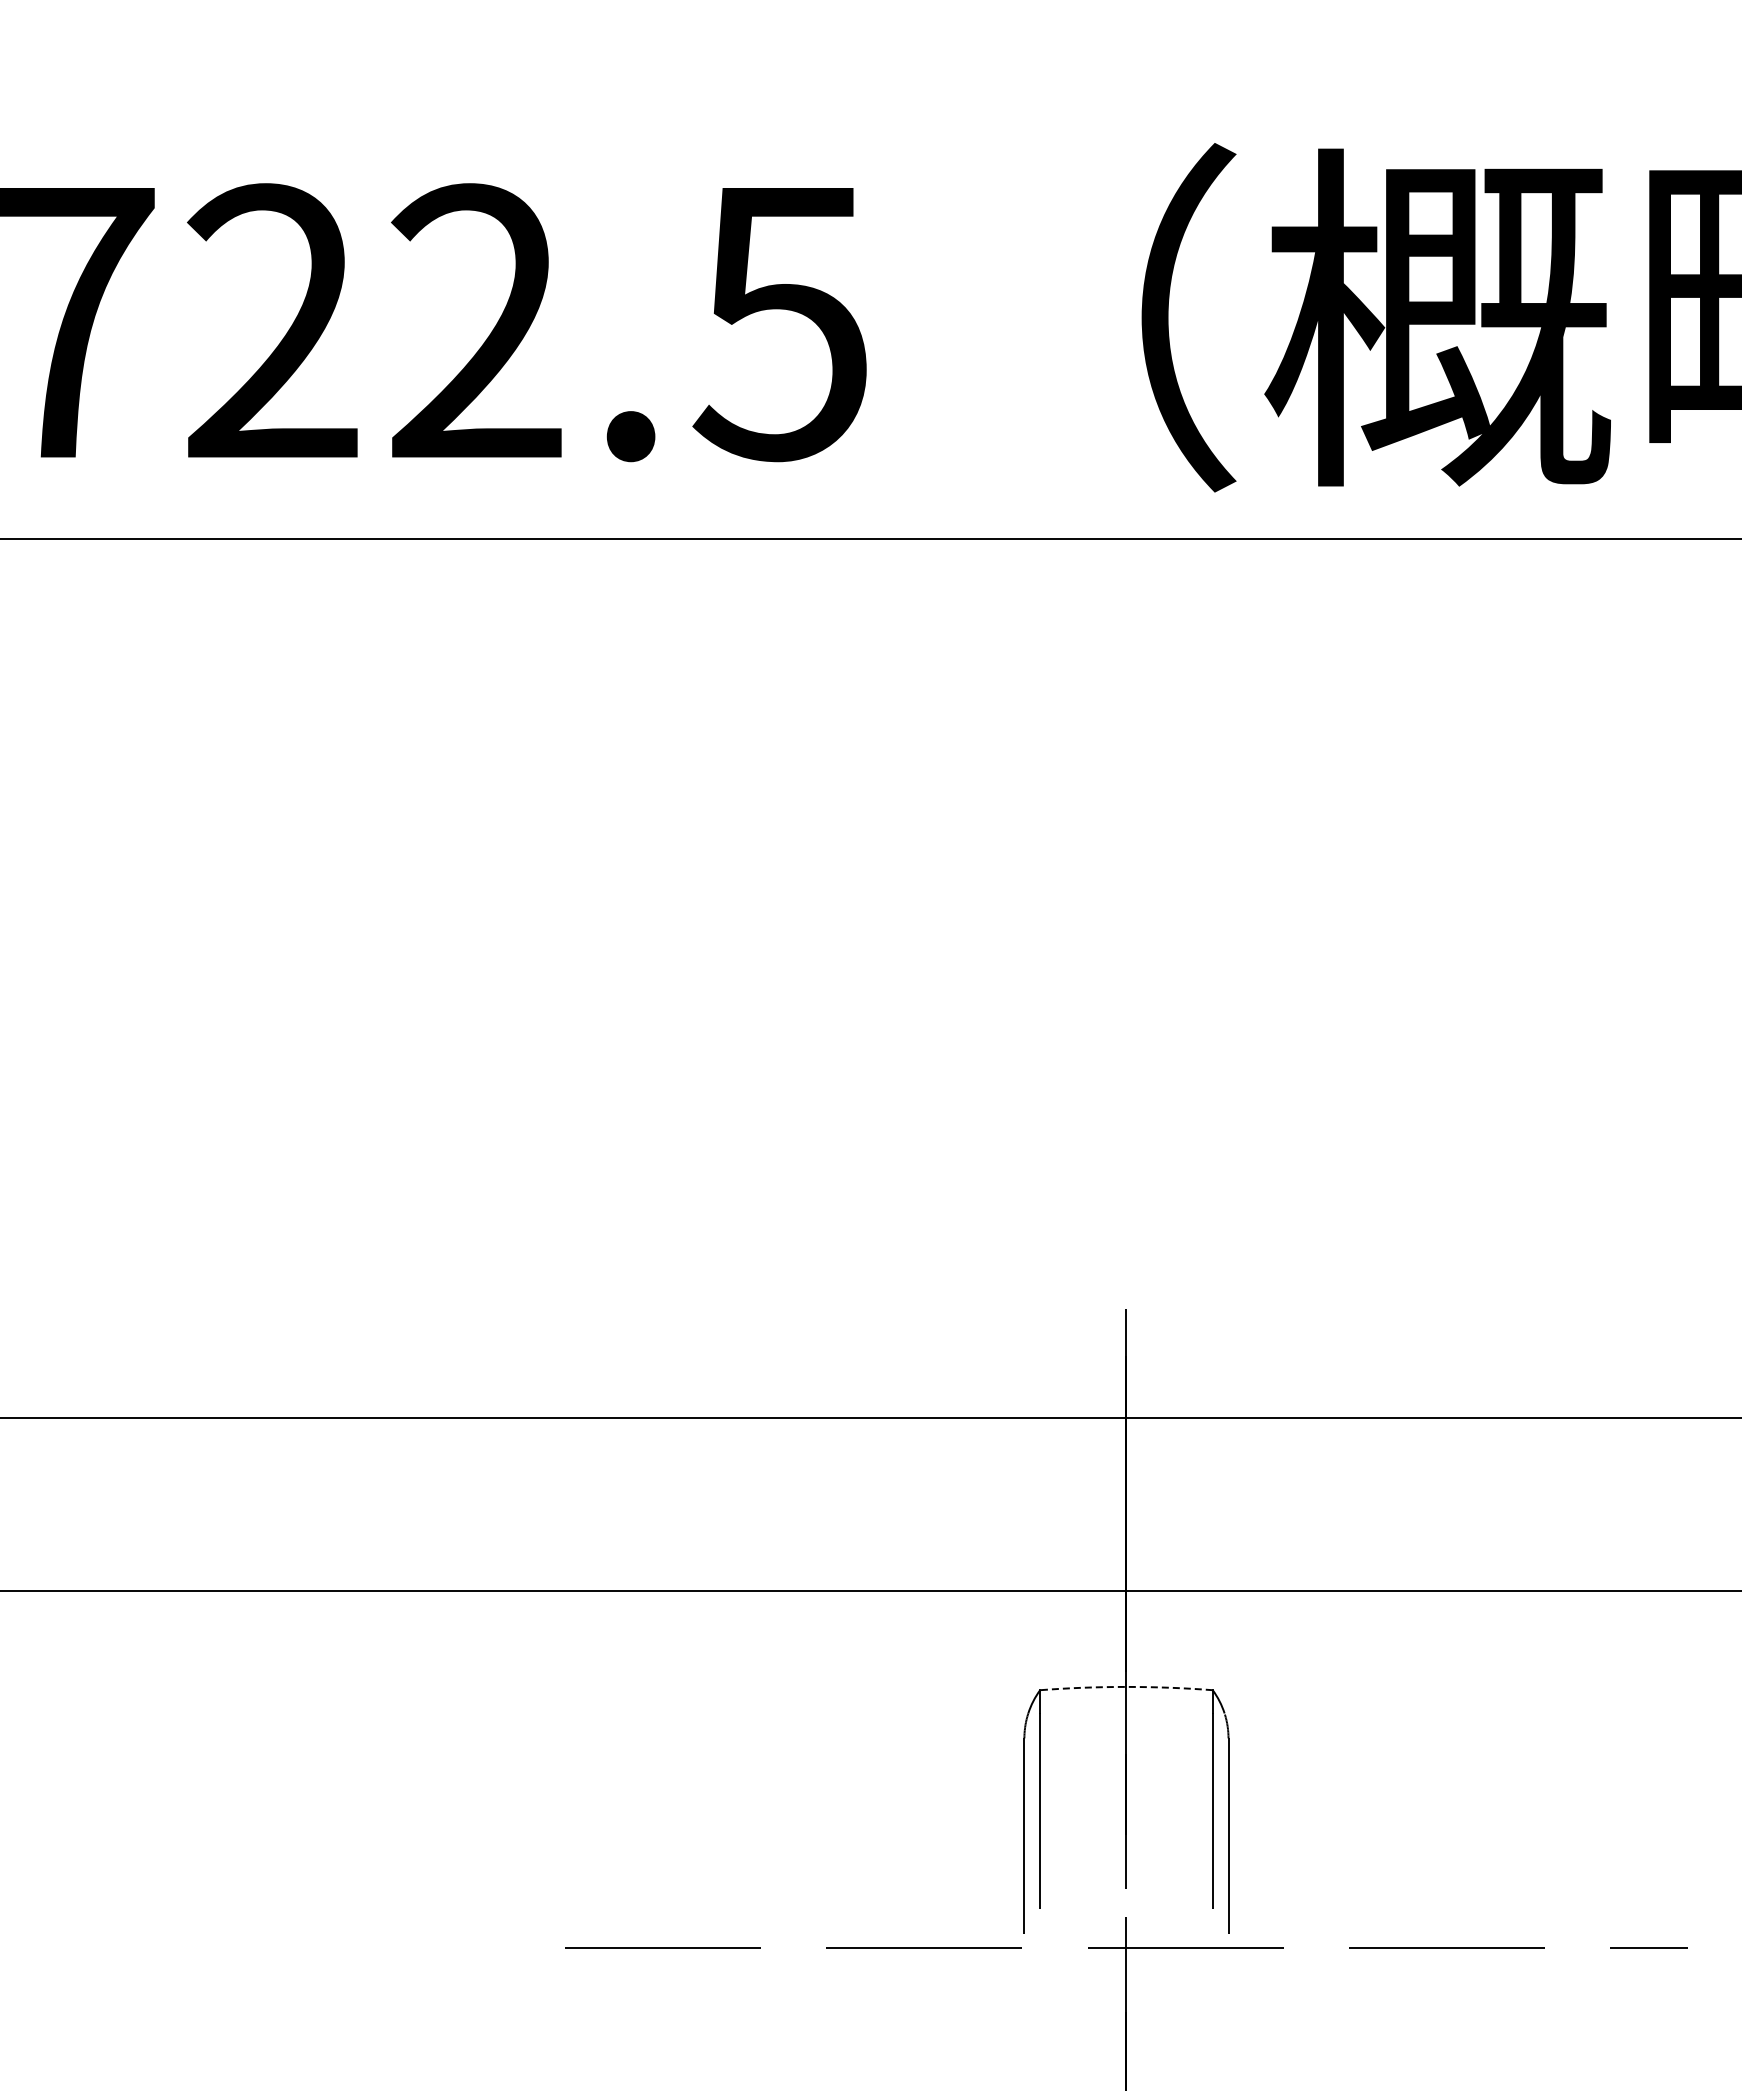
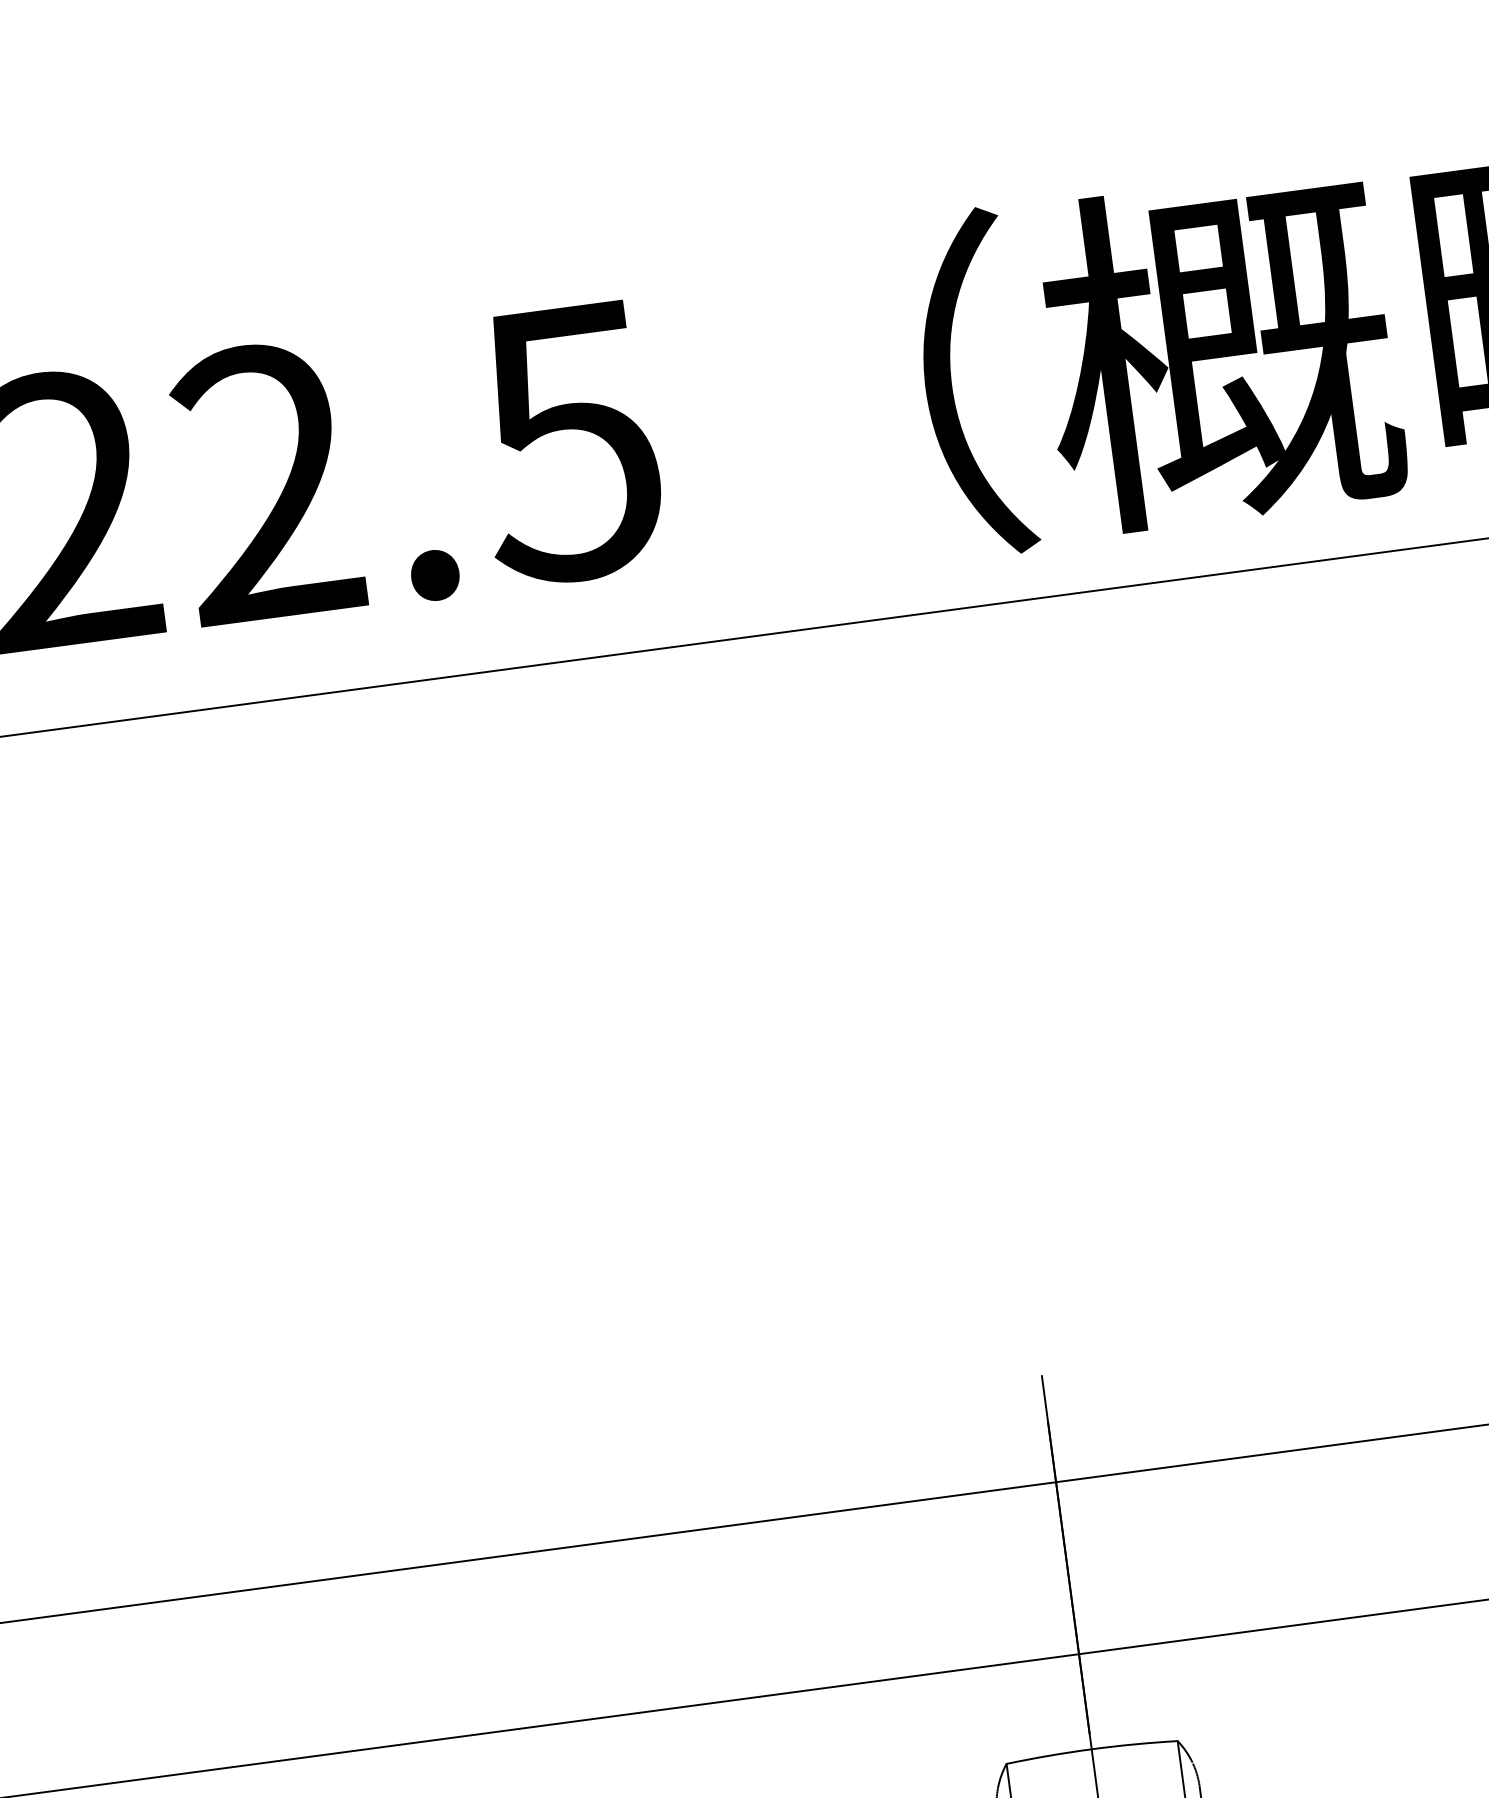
arc: (1126, 1686) -> (1091, 1748), dashed -> solid

